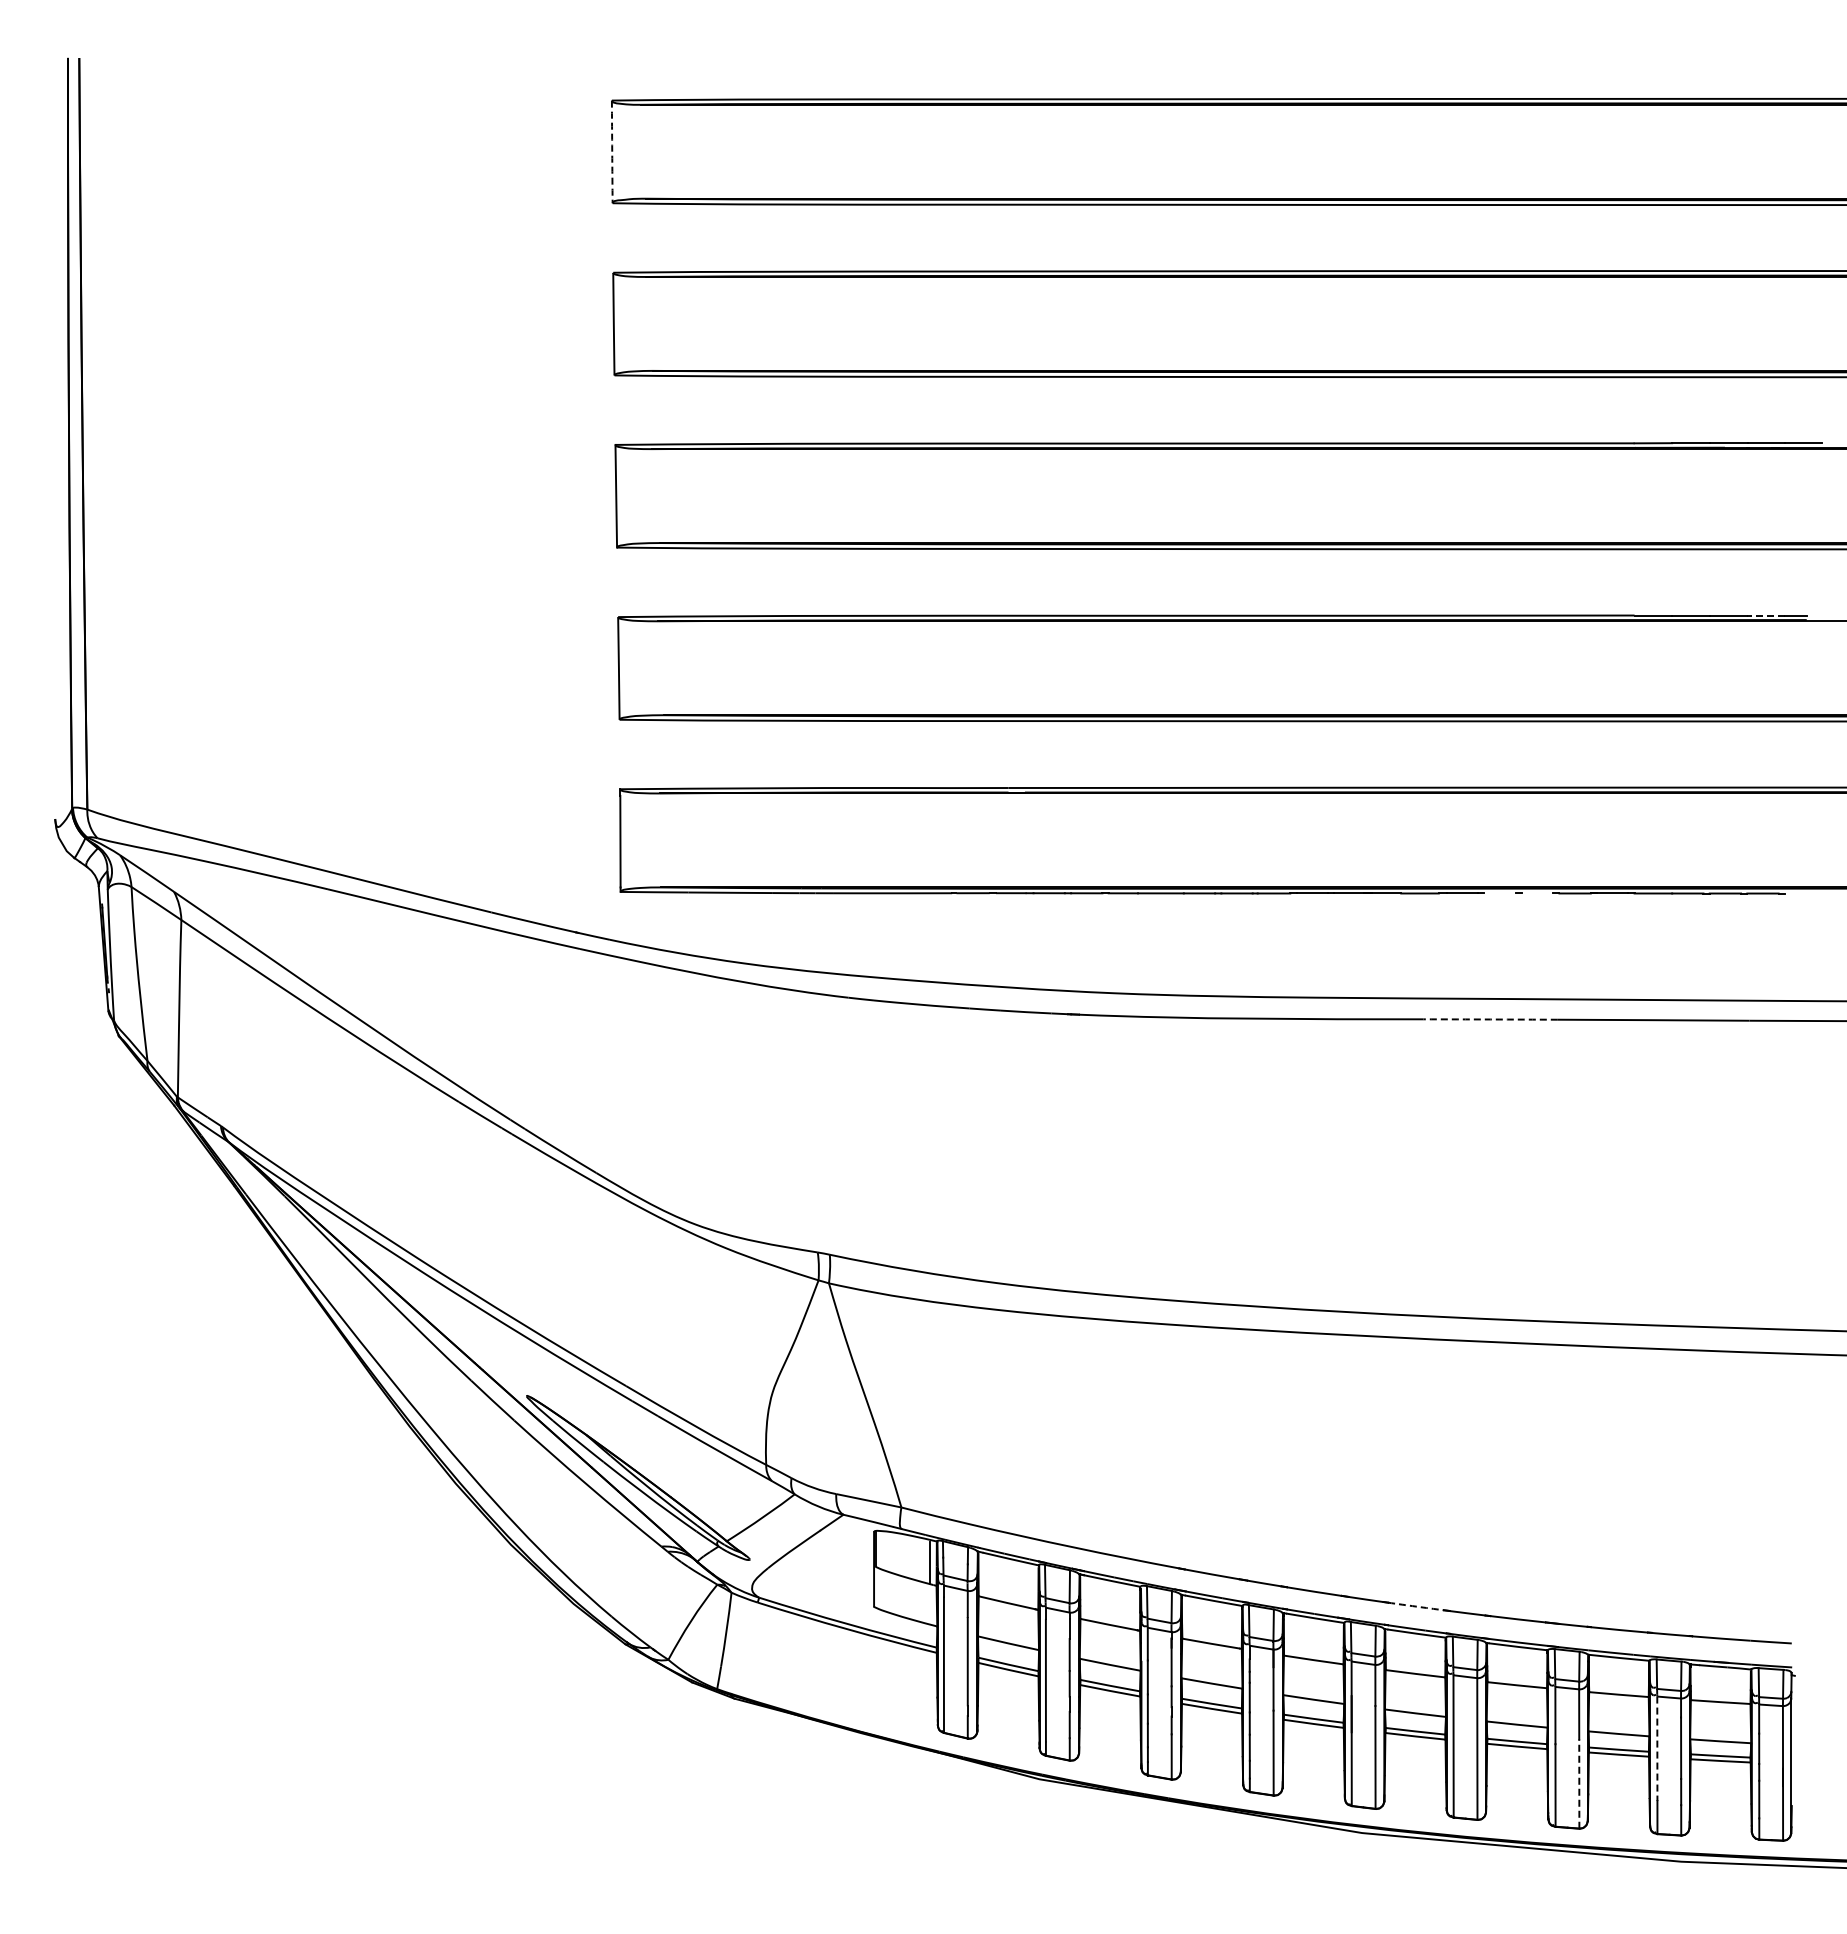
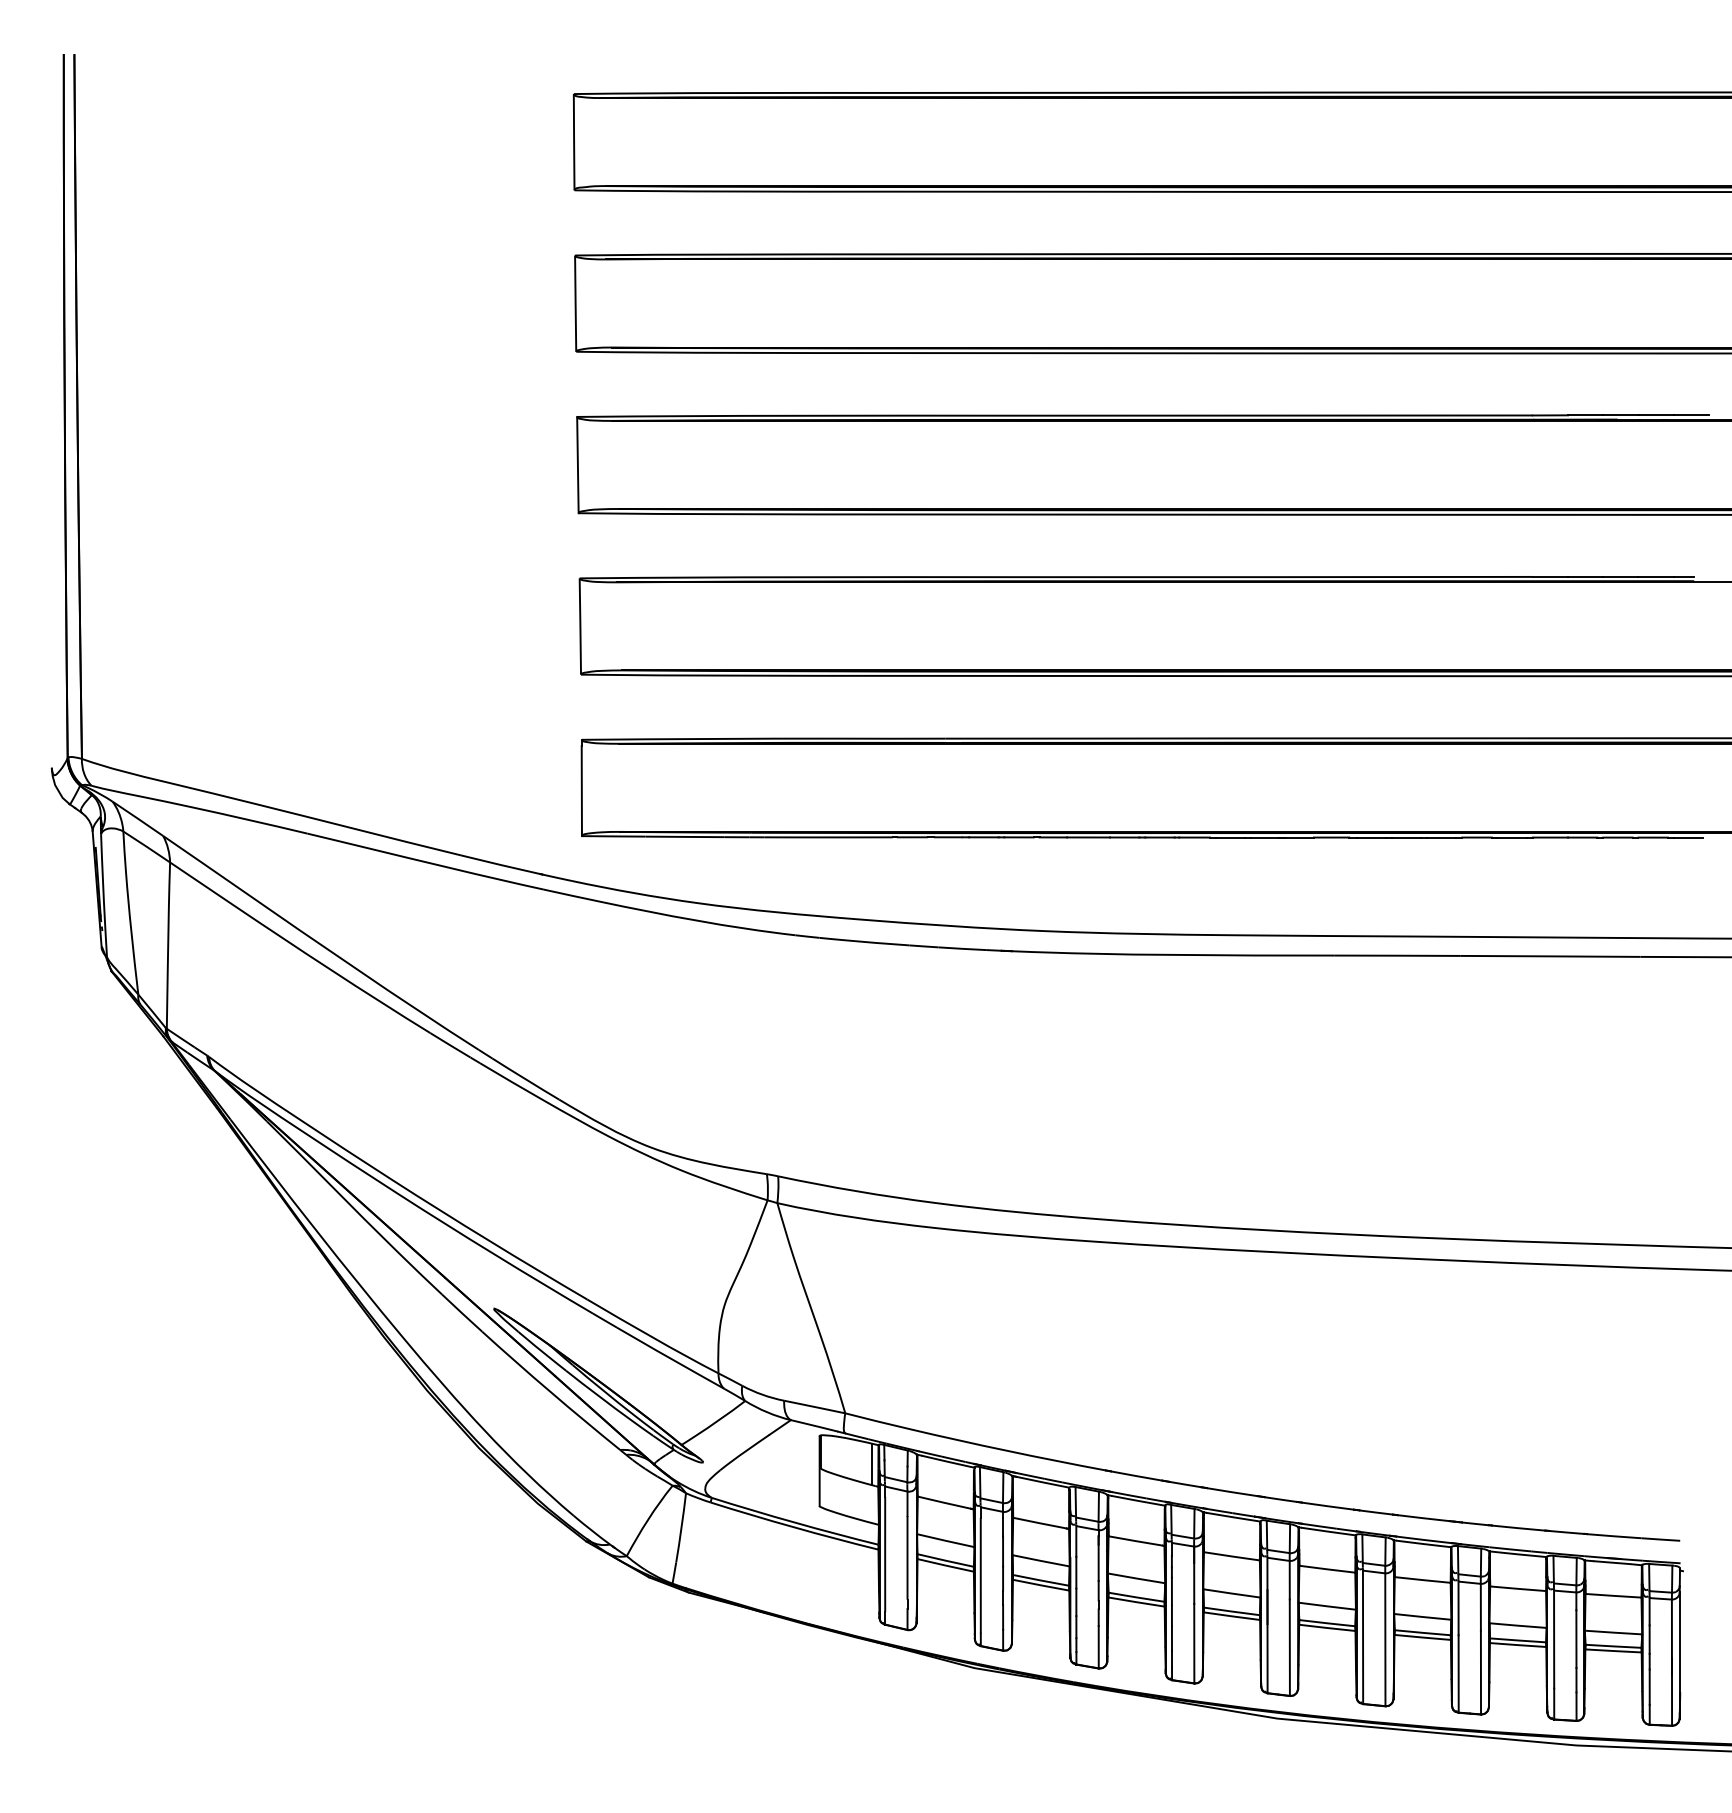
arc: (612, 152) -> (574, 142), dashed -> solid
line: (1766, 615) -> (1656, 576), dashed -> solid
line: (1499, 893) -> (1406, 837), added
line: (1537, 893) -> (1441, 837), added
line: (1800, 893) -> (1688, 837), added
arc: (1490, 1019) -> (1397, 955), dashed -> solid
arc: (1416, 1606) -> (1328, 1506), dashed -> solid
line: (1657, 1749) -> (1554, 1640), dashed -> solid
line: (1579, 1784) -> (1481, 1673), dashed -> solid

